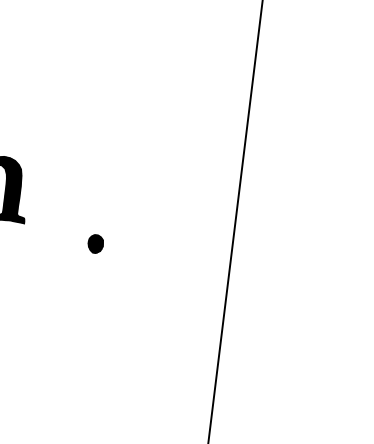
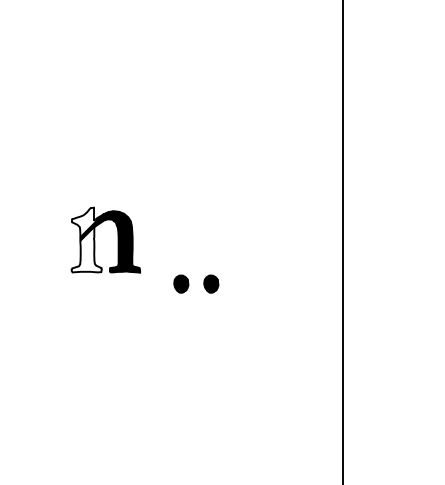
part: (65, 239) -> (181, 283), added

